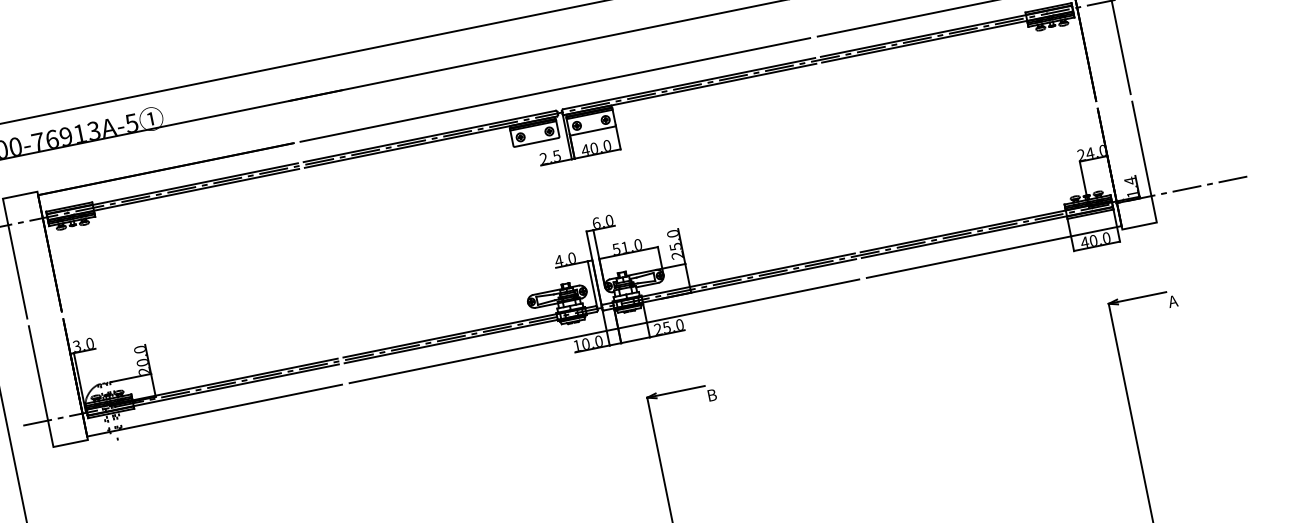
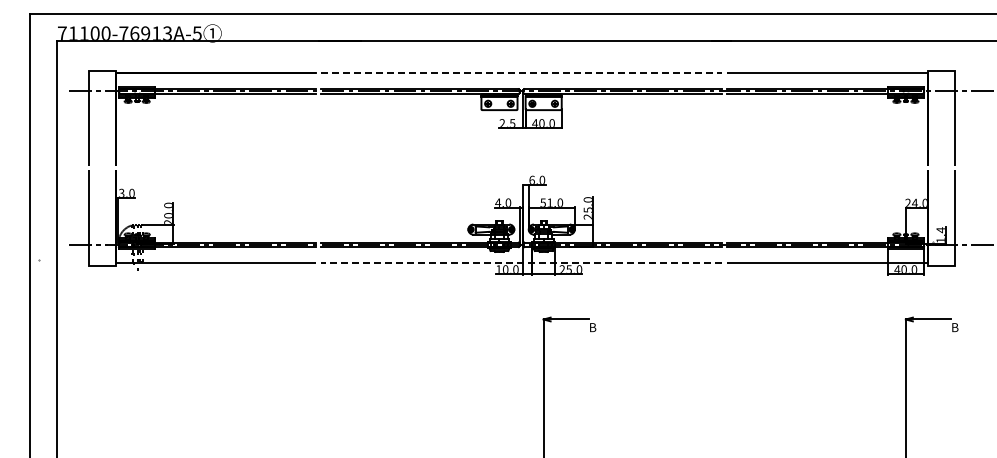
line: (555, 90) -> (521, 73), solid -> dashed
text: (1172, 301) -> (954, 327), A -> B
line: (604, 330) -> (521, 262), solid -> dashed

